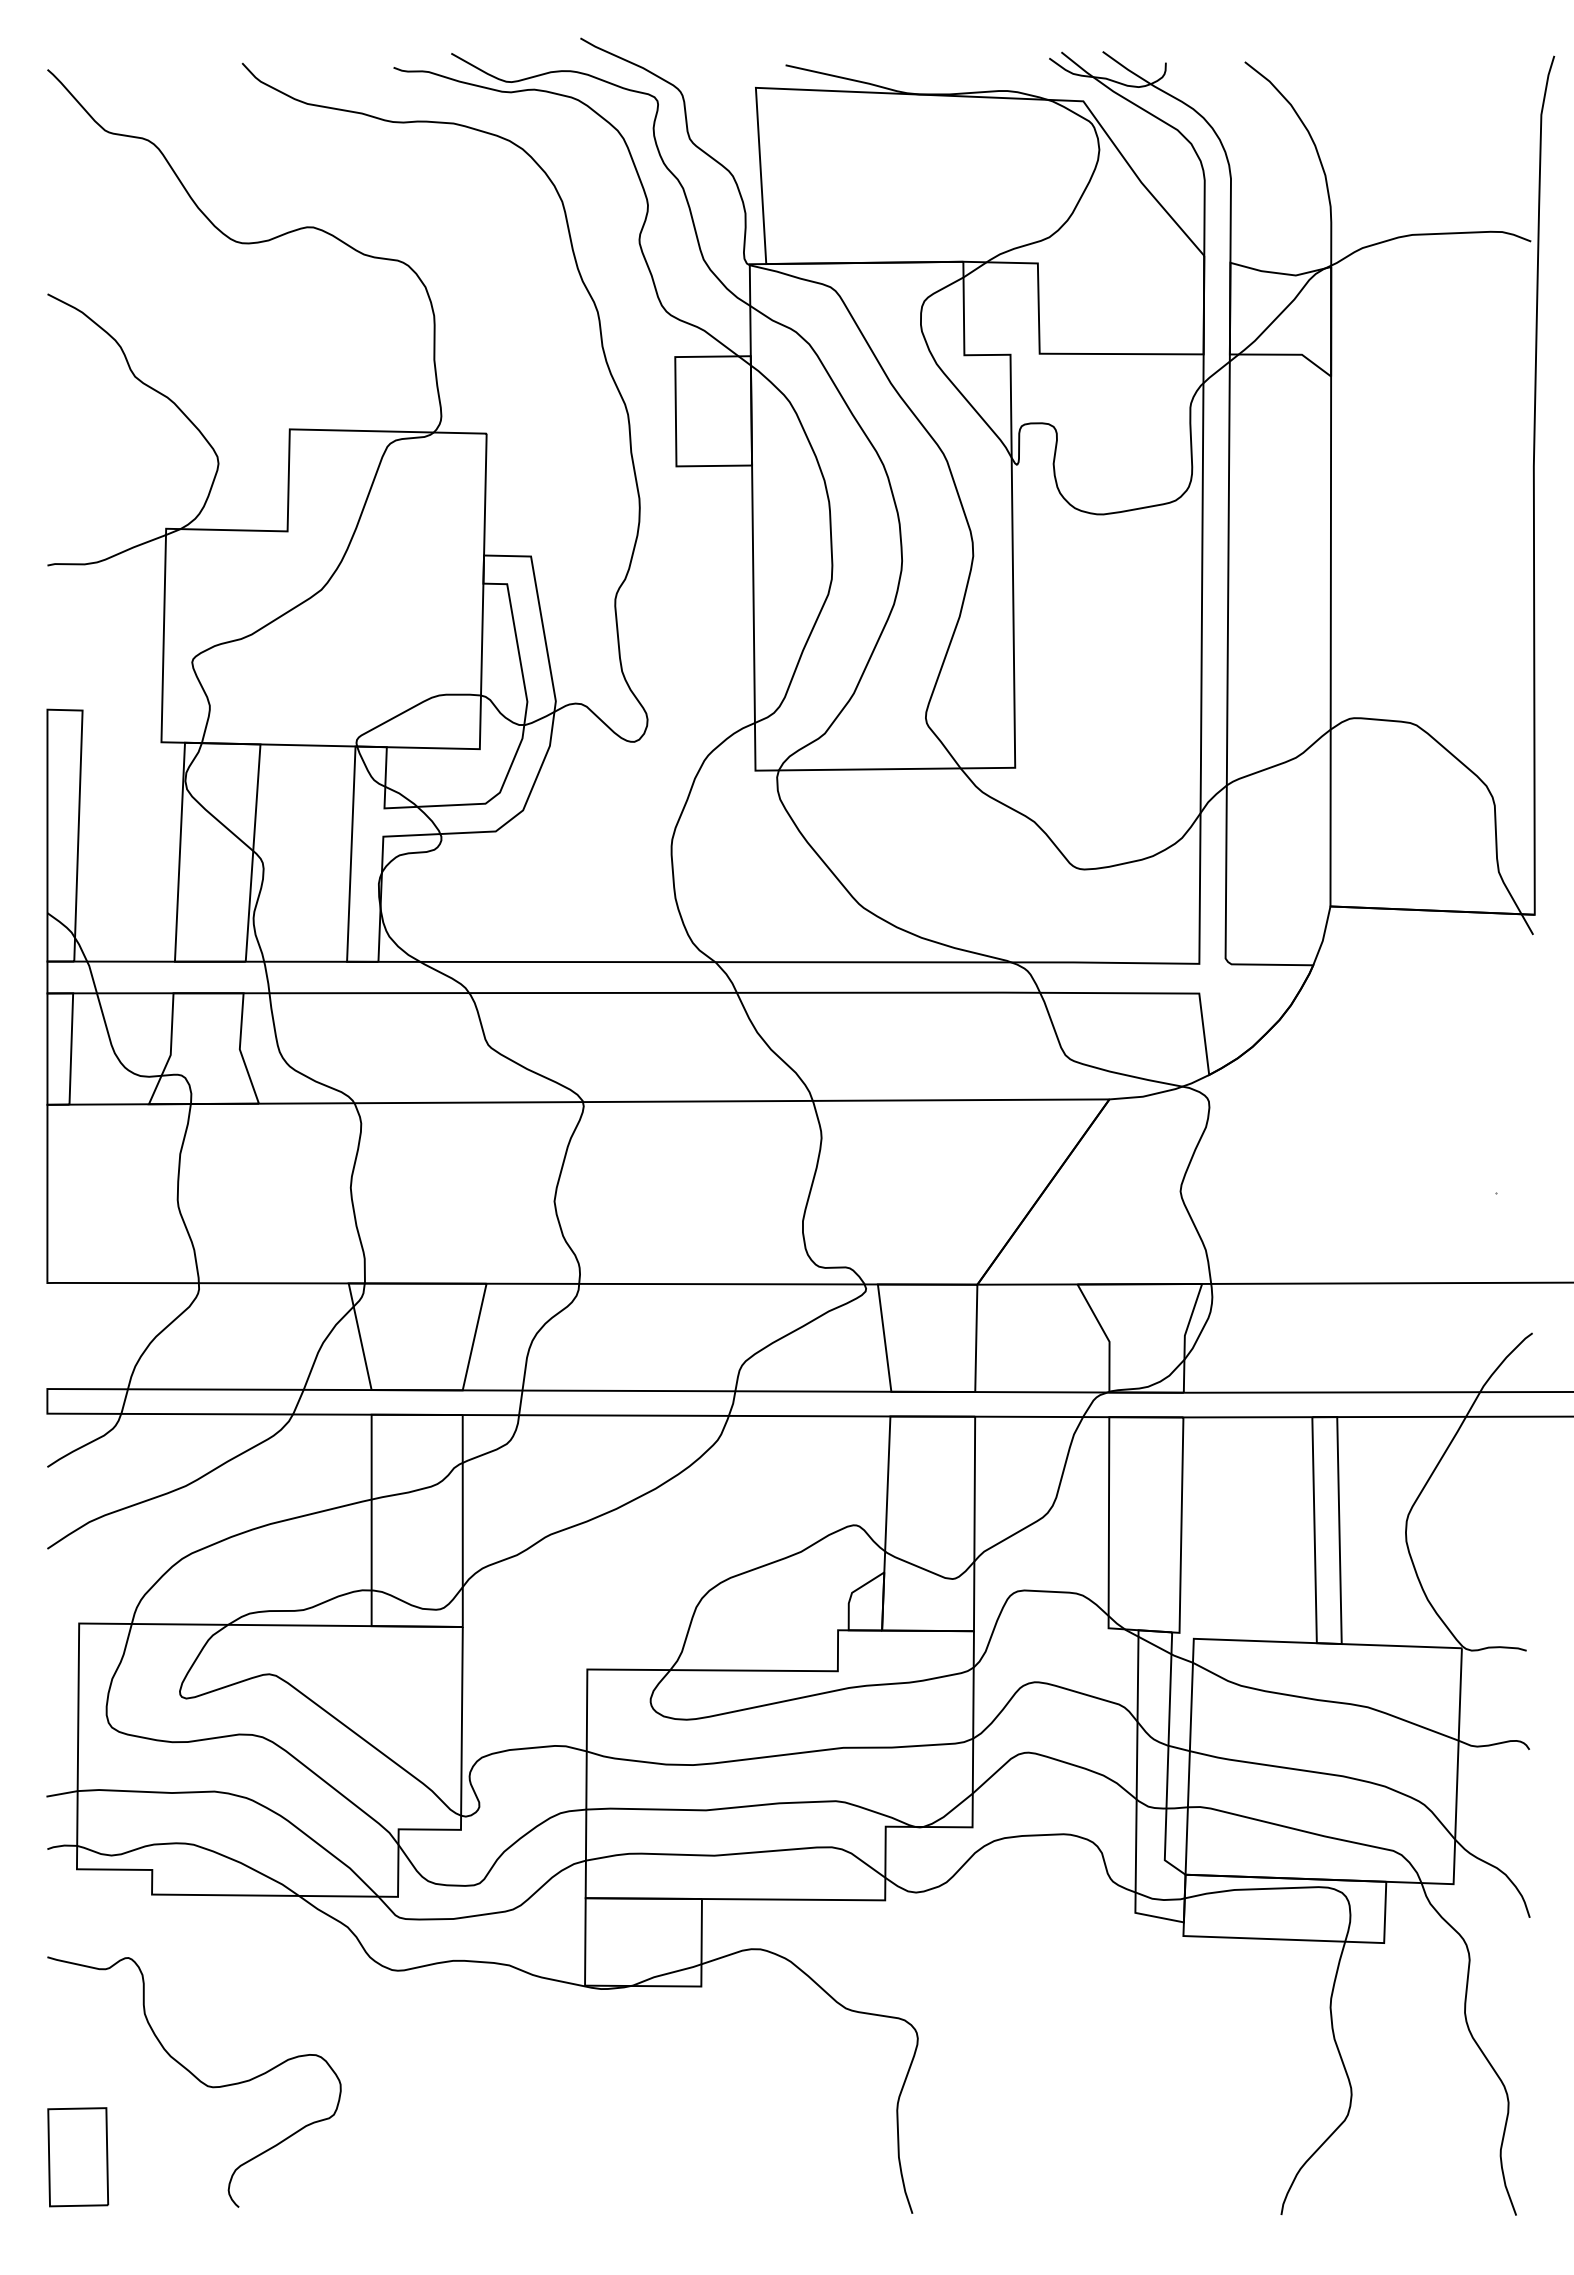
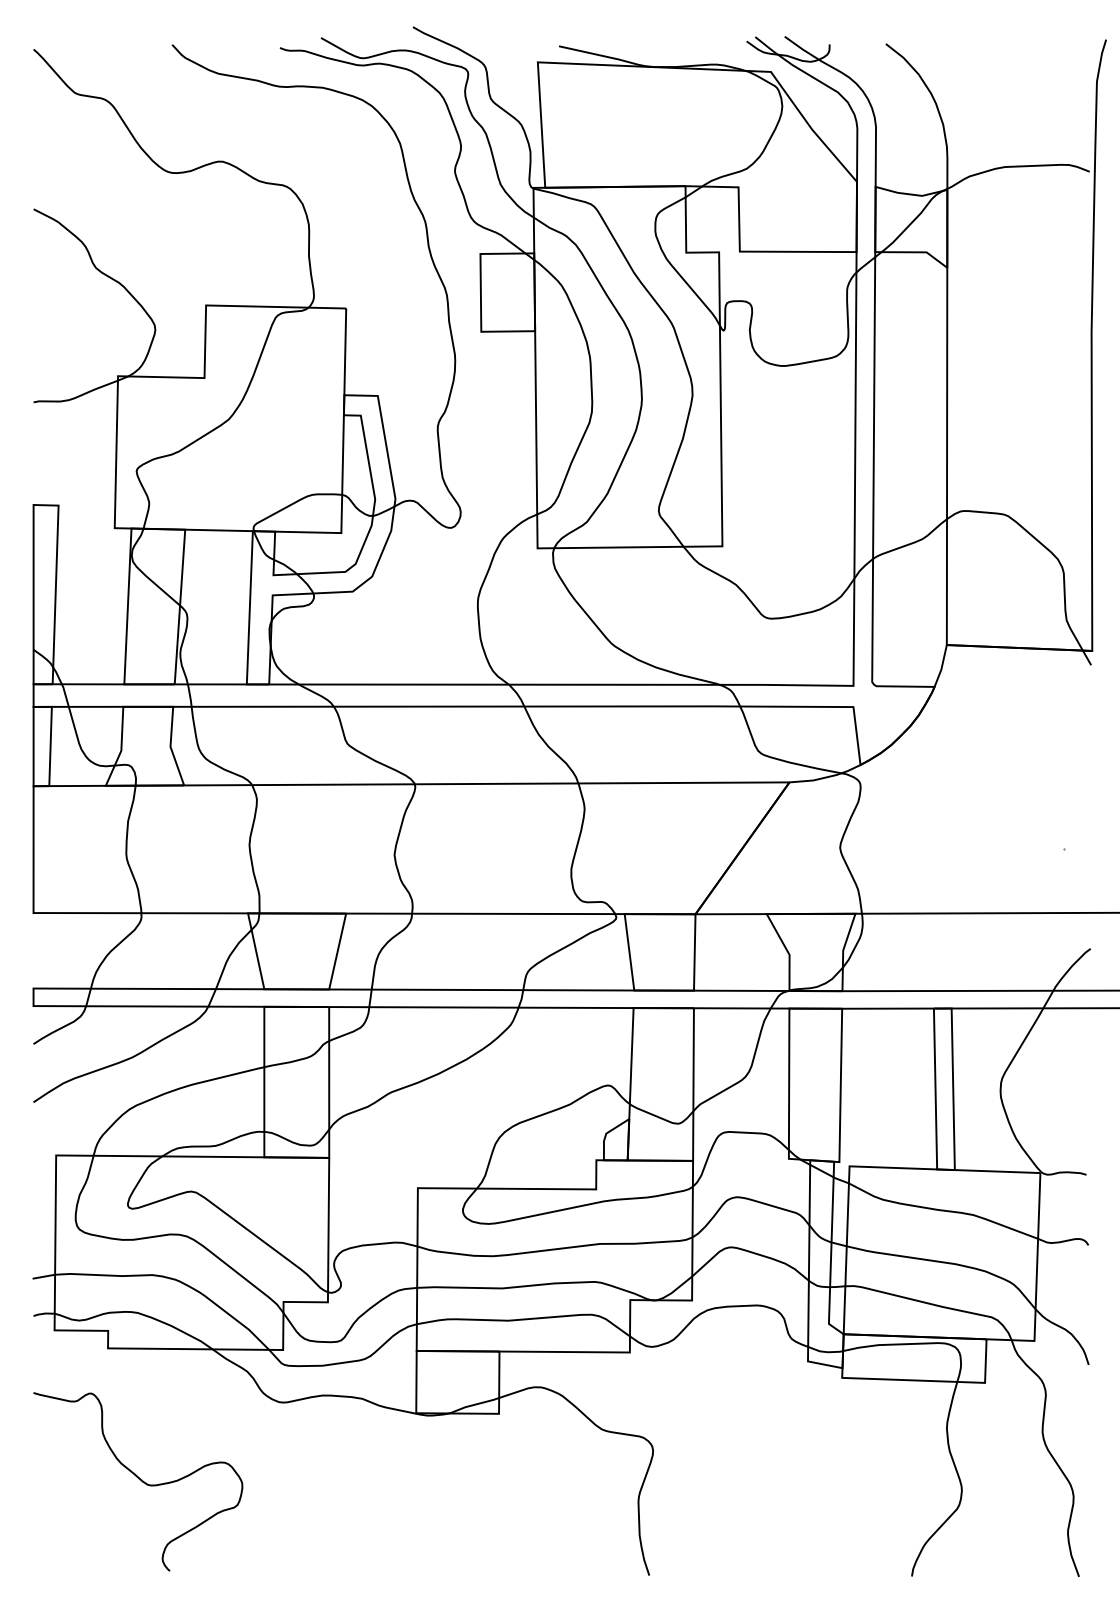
part: (78, 2157) -> (55, 1535), removed

